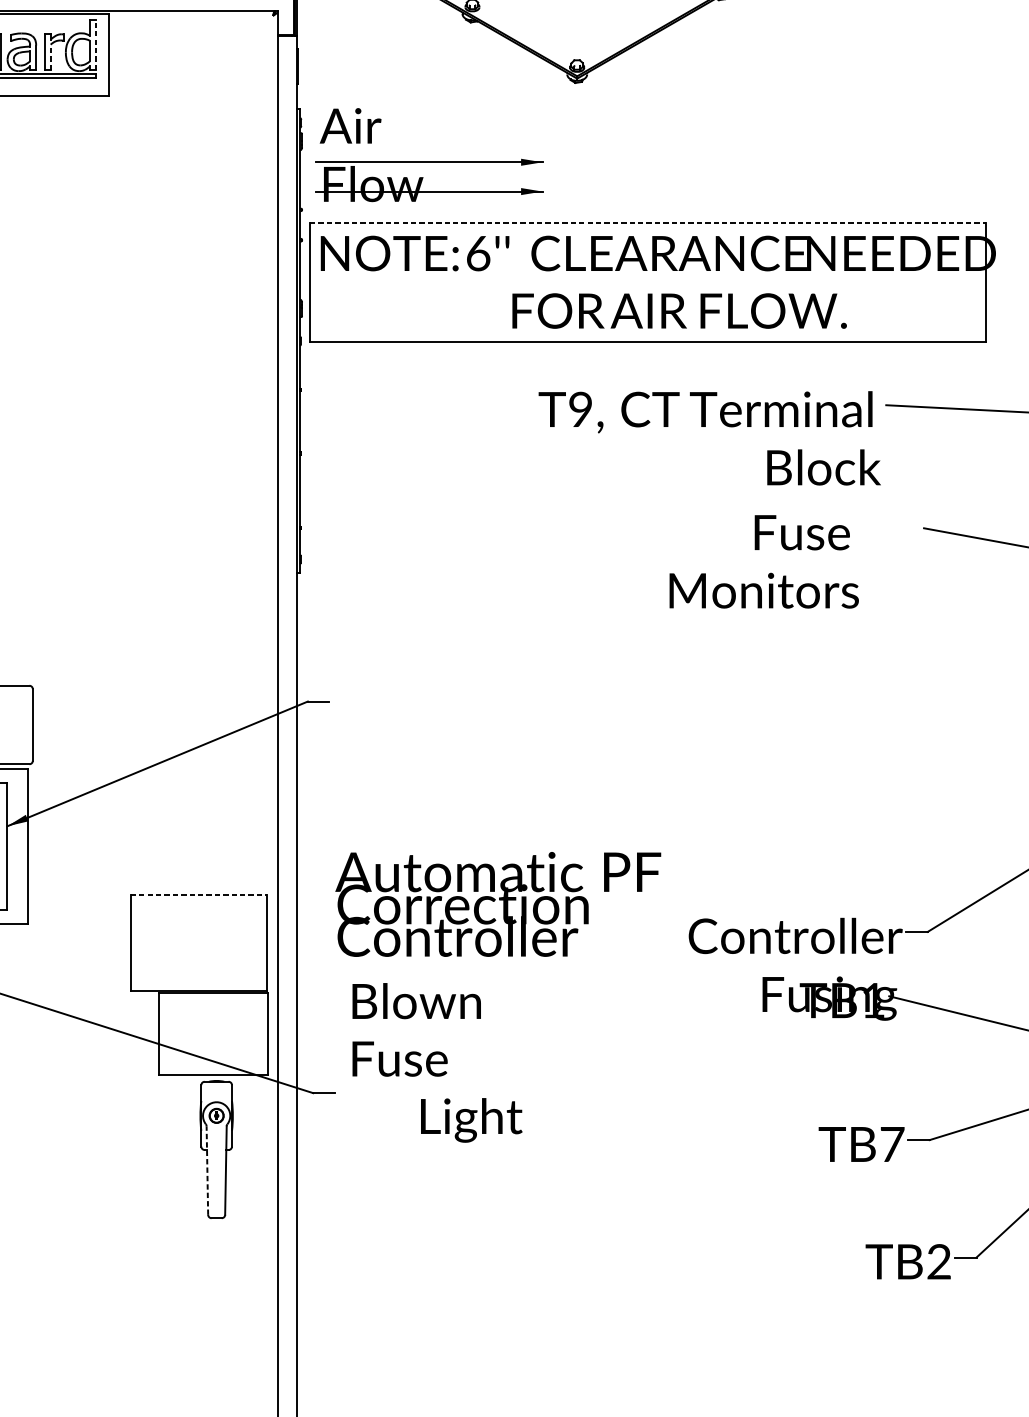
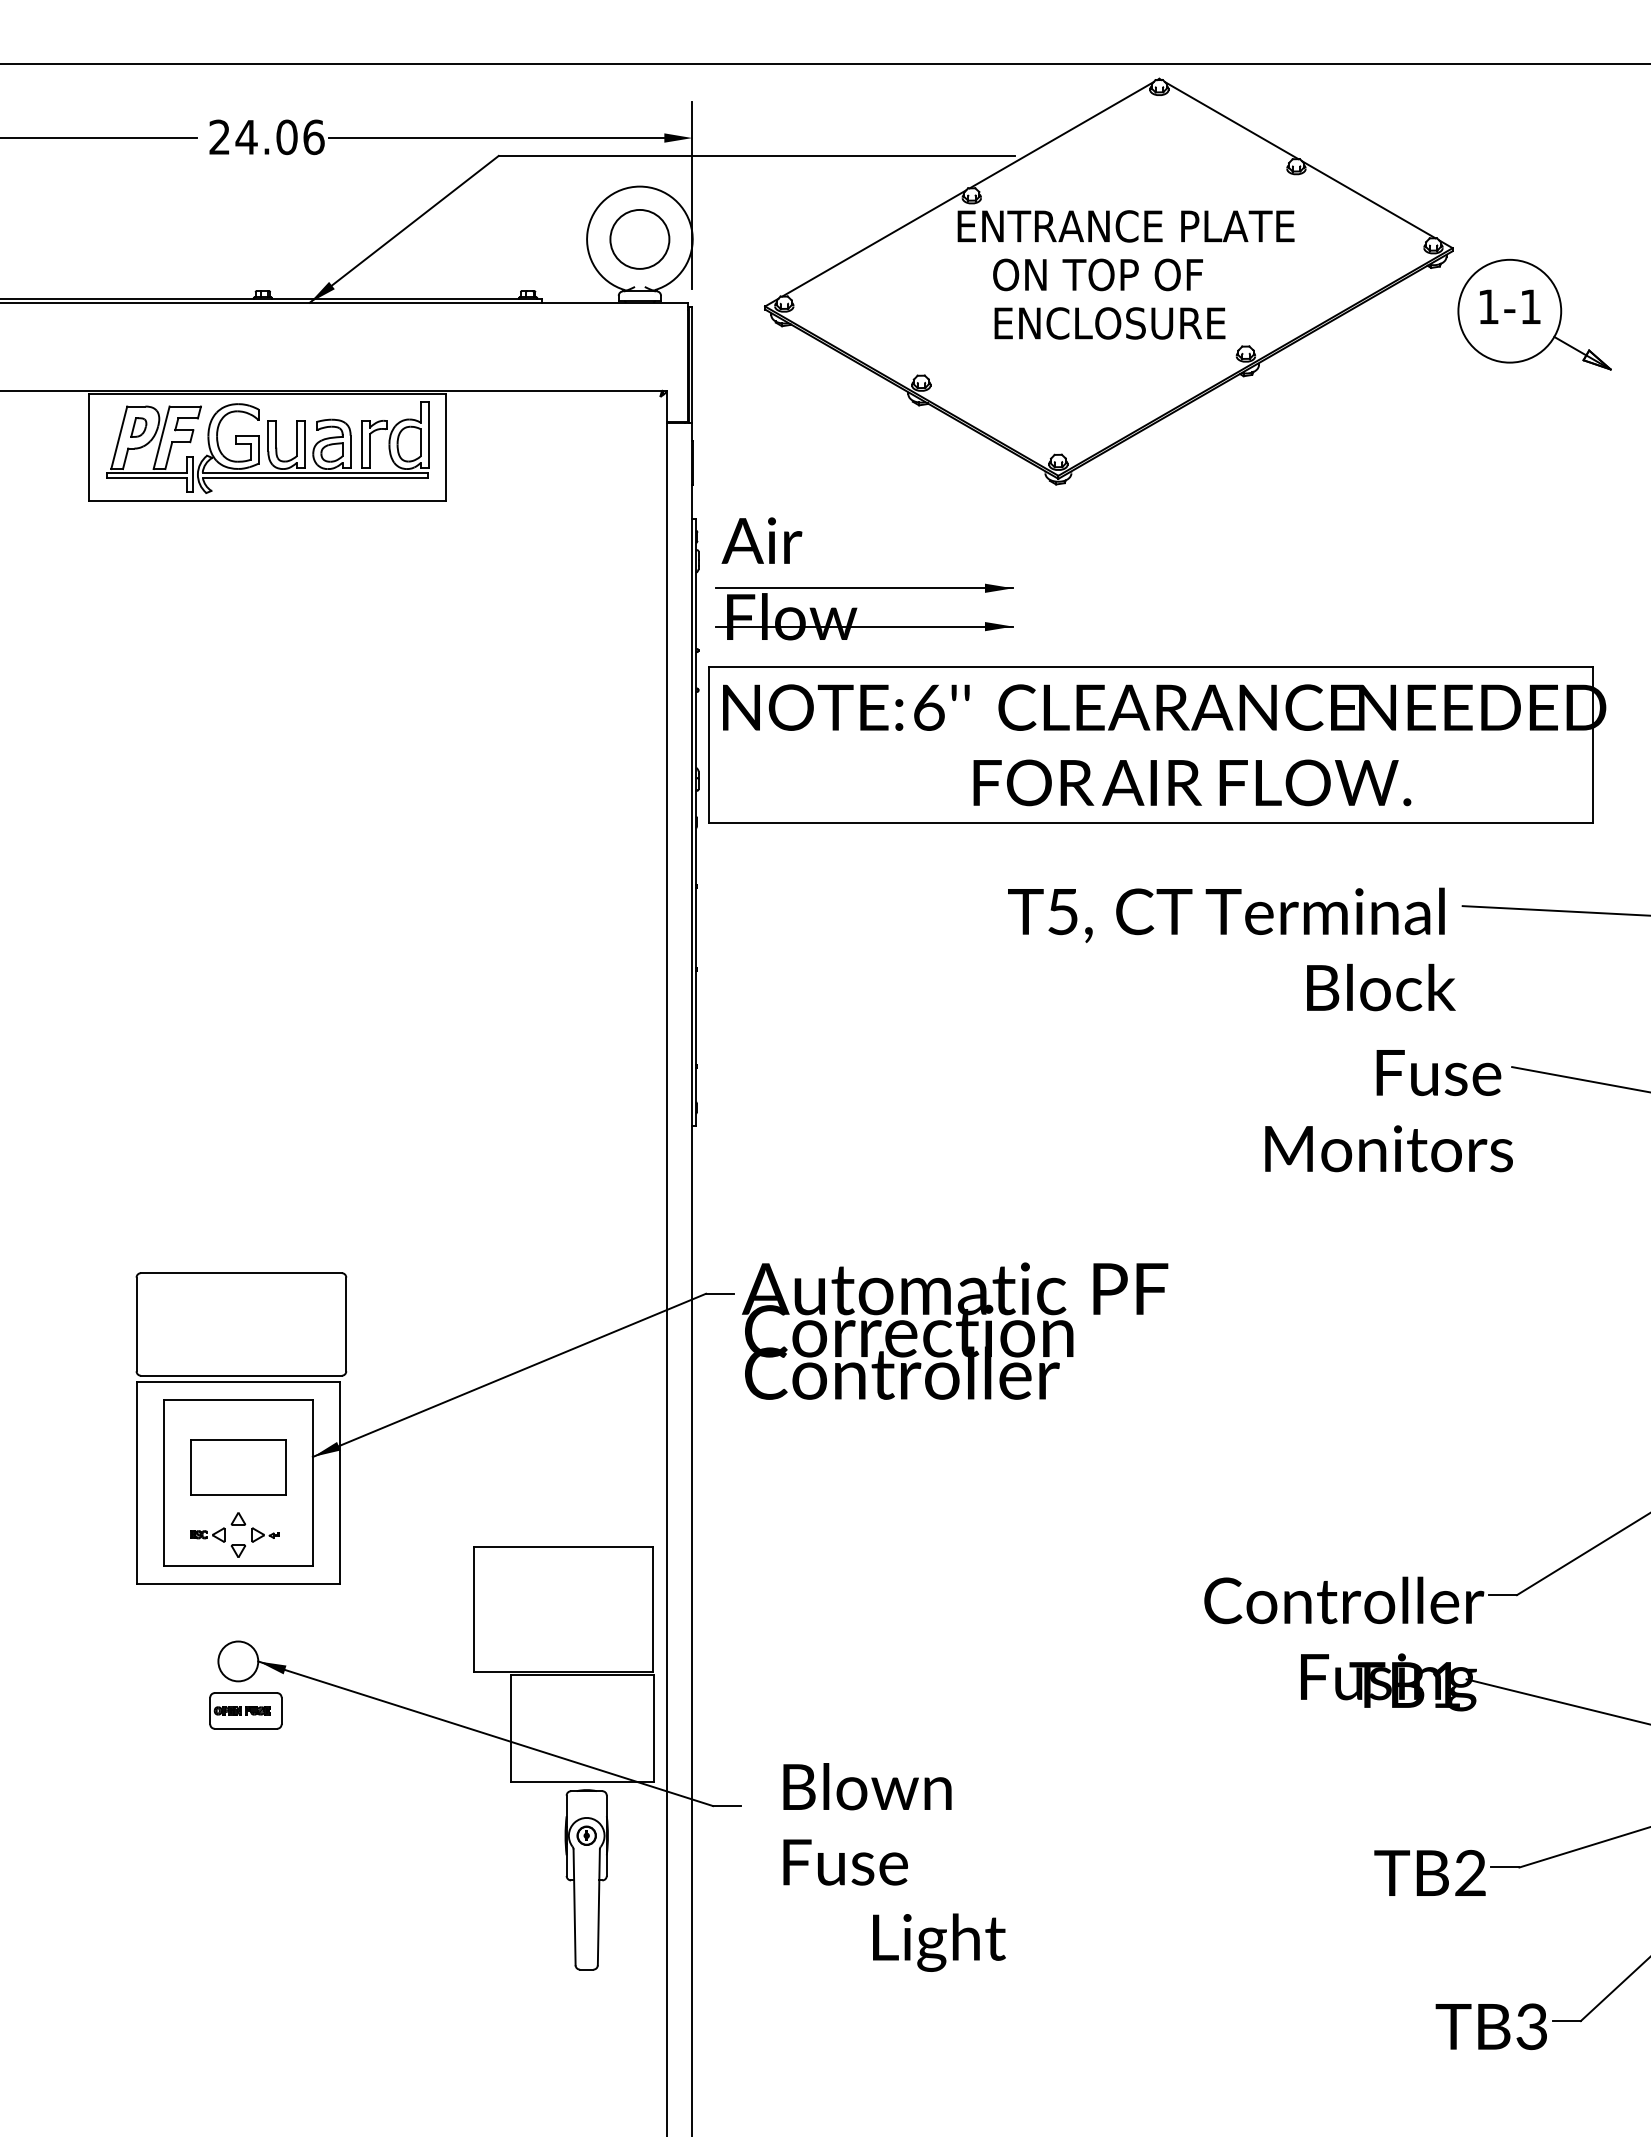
line: (95, 45) -> (428, 435), dashed -> solid
line: (50, 57) -> (369, 451), dashed -> solid
line: (647, 222) -> (1150, 667), dashed -> solid
text: (580, 409) -> (1062, 911), T9, -> T5,
text: (763, 562) -> (1388, 1111), moved
line: (199, 895) -> (564, 1547), dashed -> solid
text: (498, 903) -> (955, 1330), moved
text: (437, 1062) -> (894, 1867), moved
text: (892, 1143) -> (1470, 1872), TB7 -> TB2
line: (207, 1170) -> (574, 1907), dashed -> solid
text: (938, 1262) -> (1531, 2027), TB2 -> TB3

